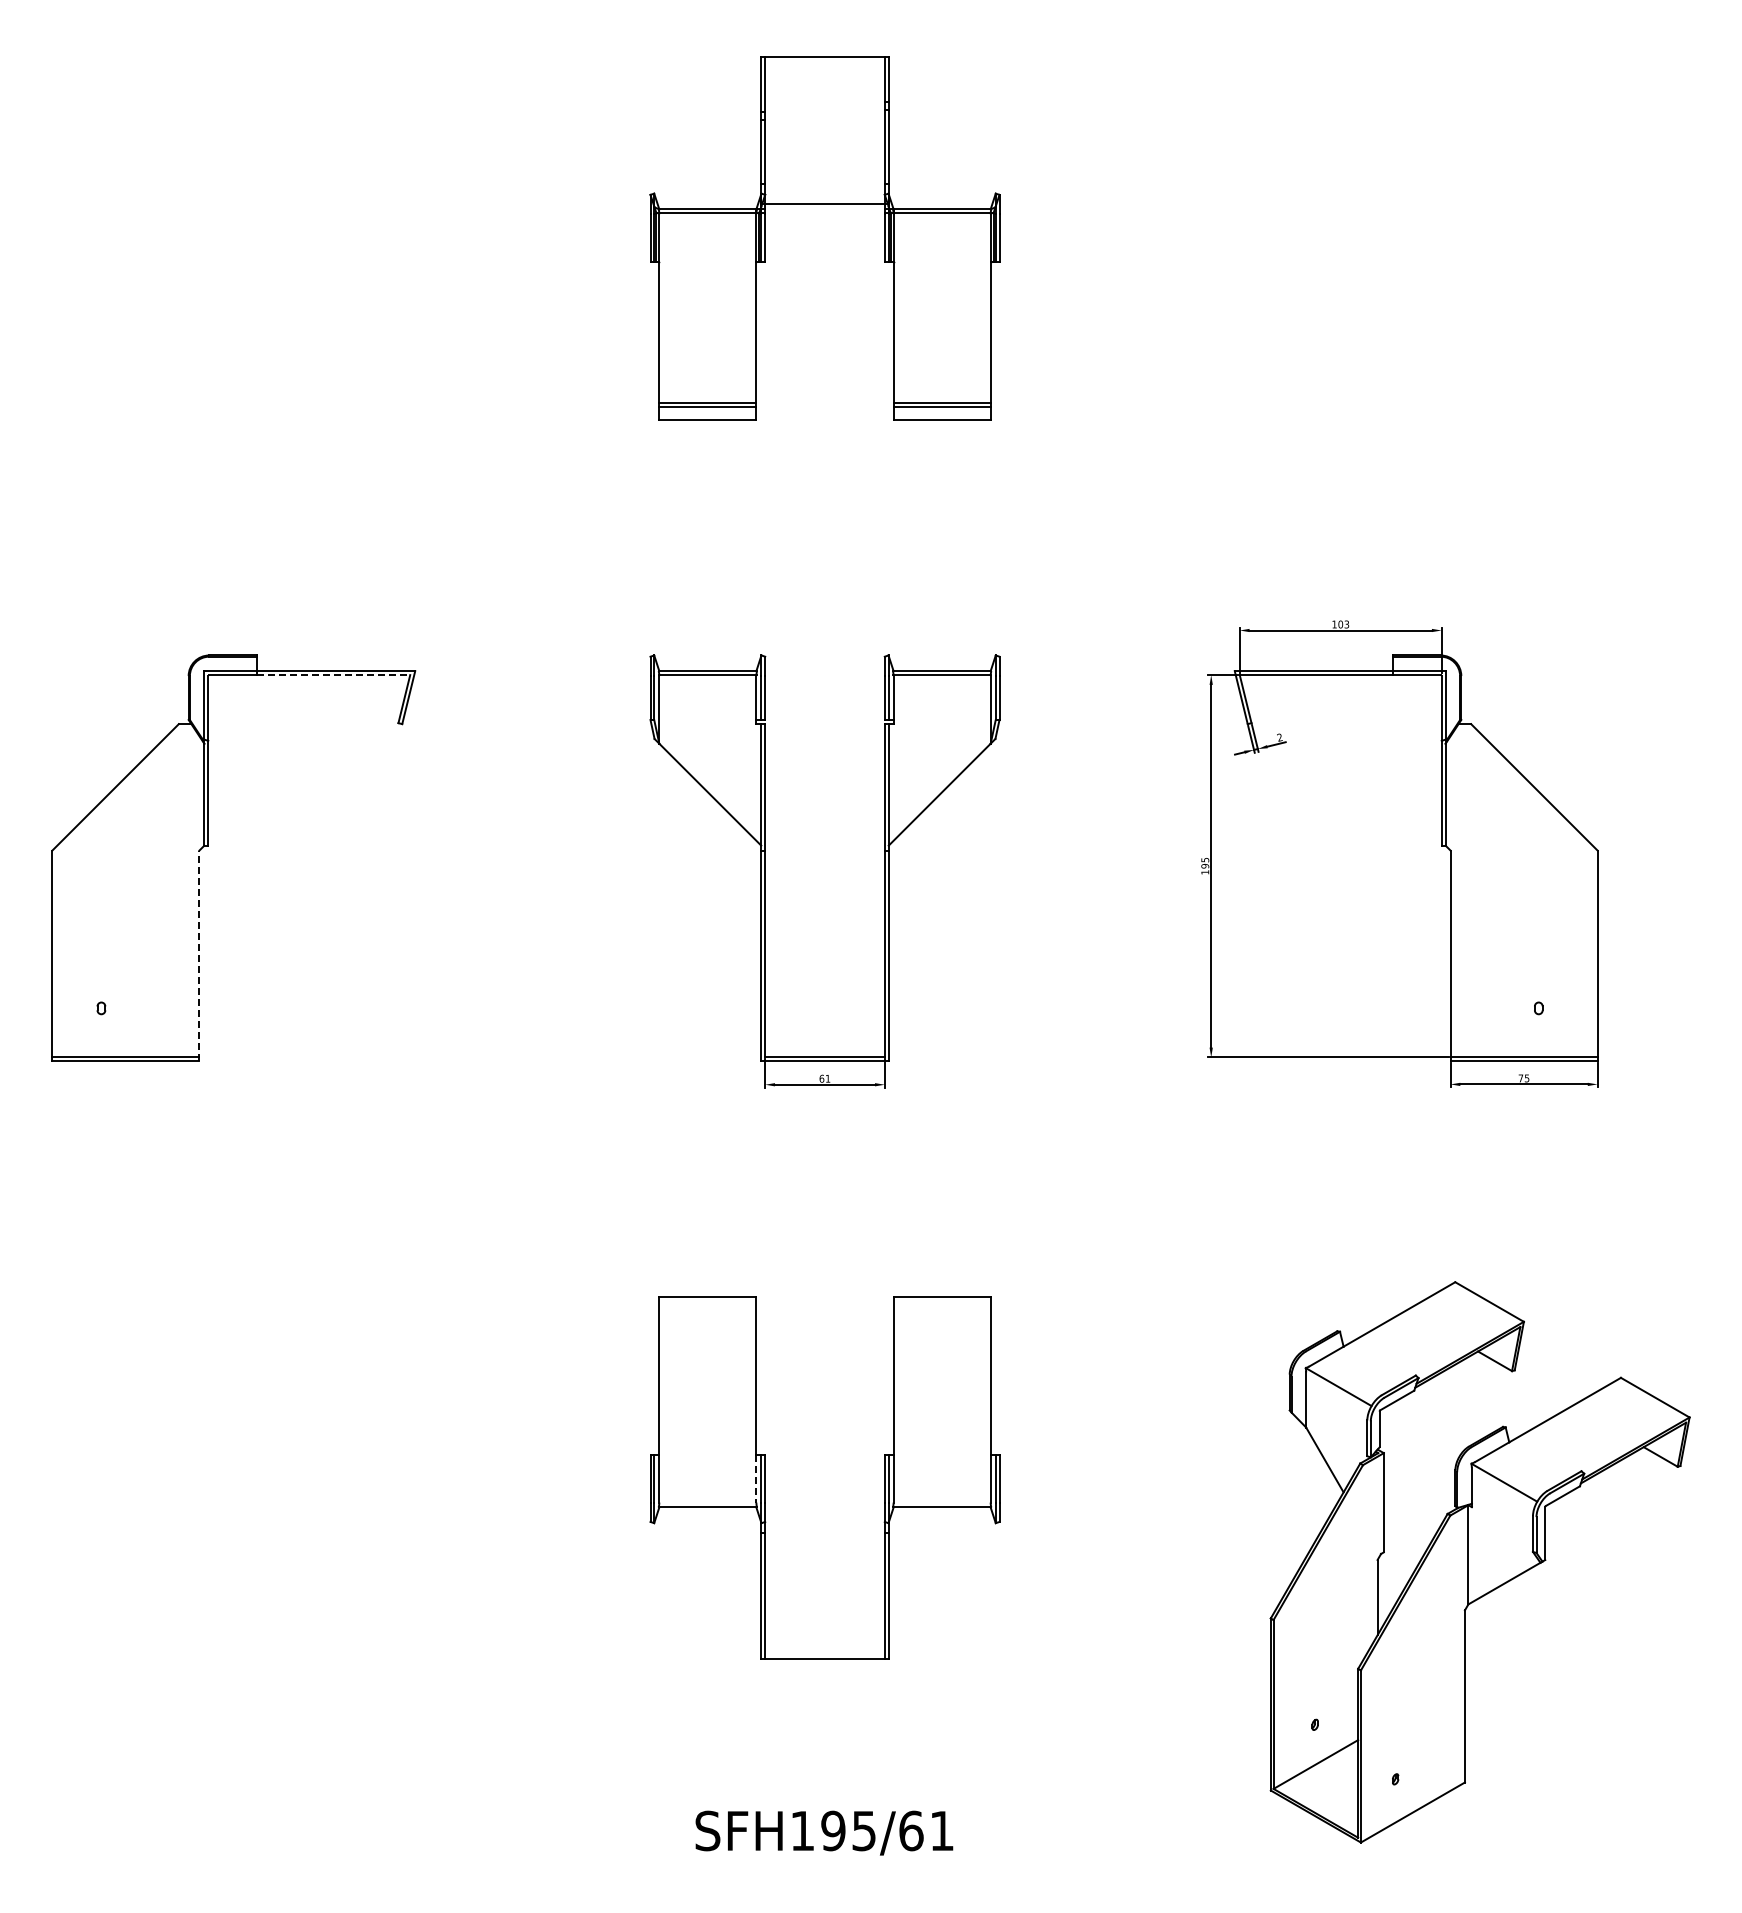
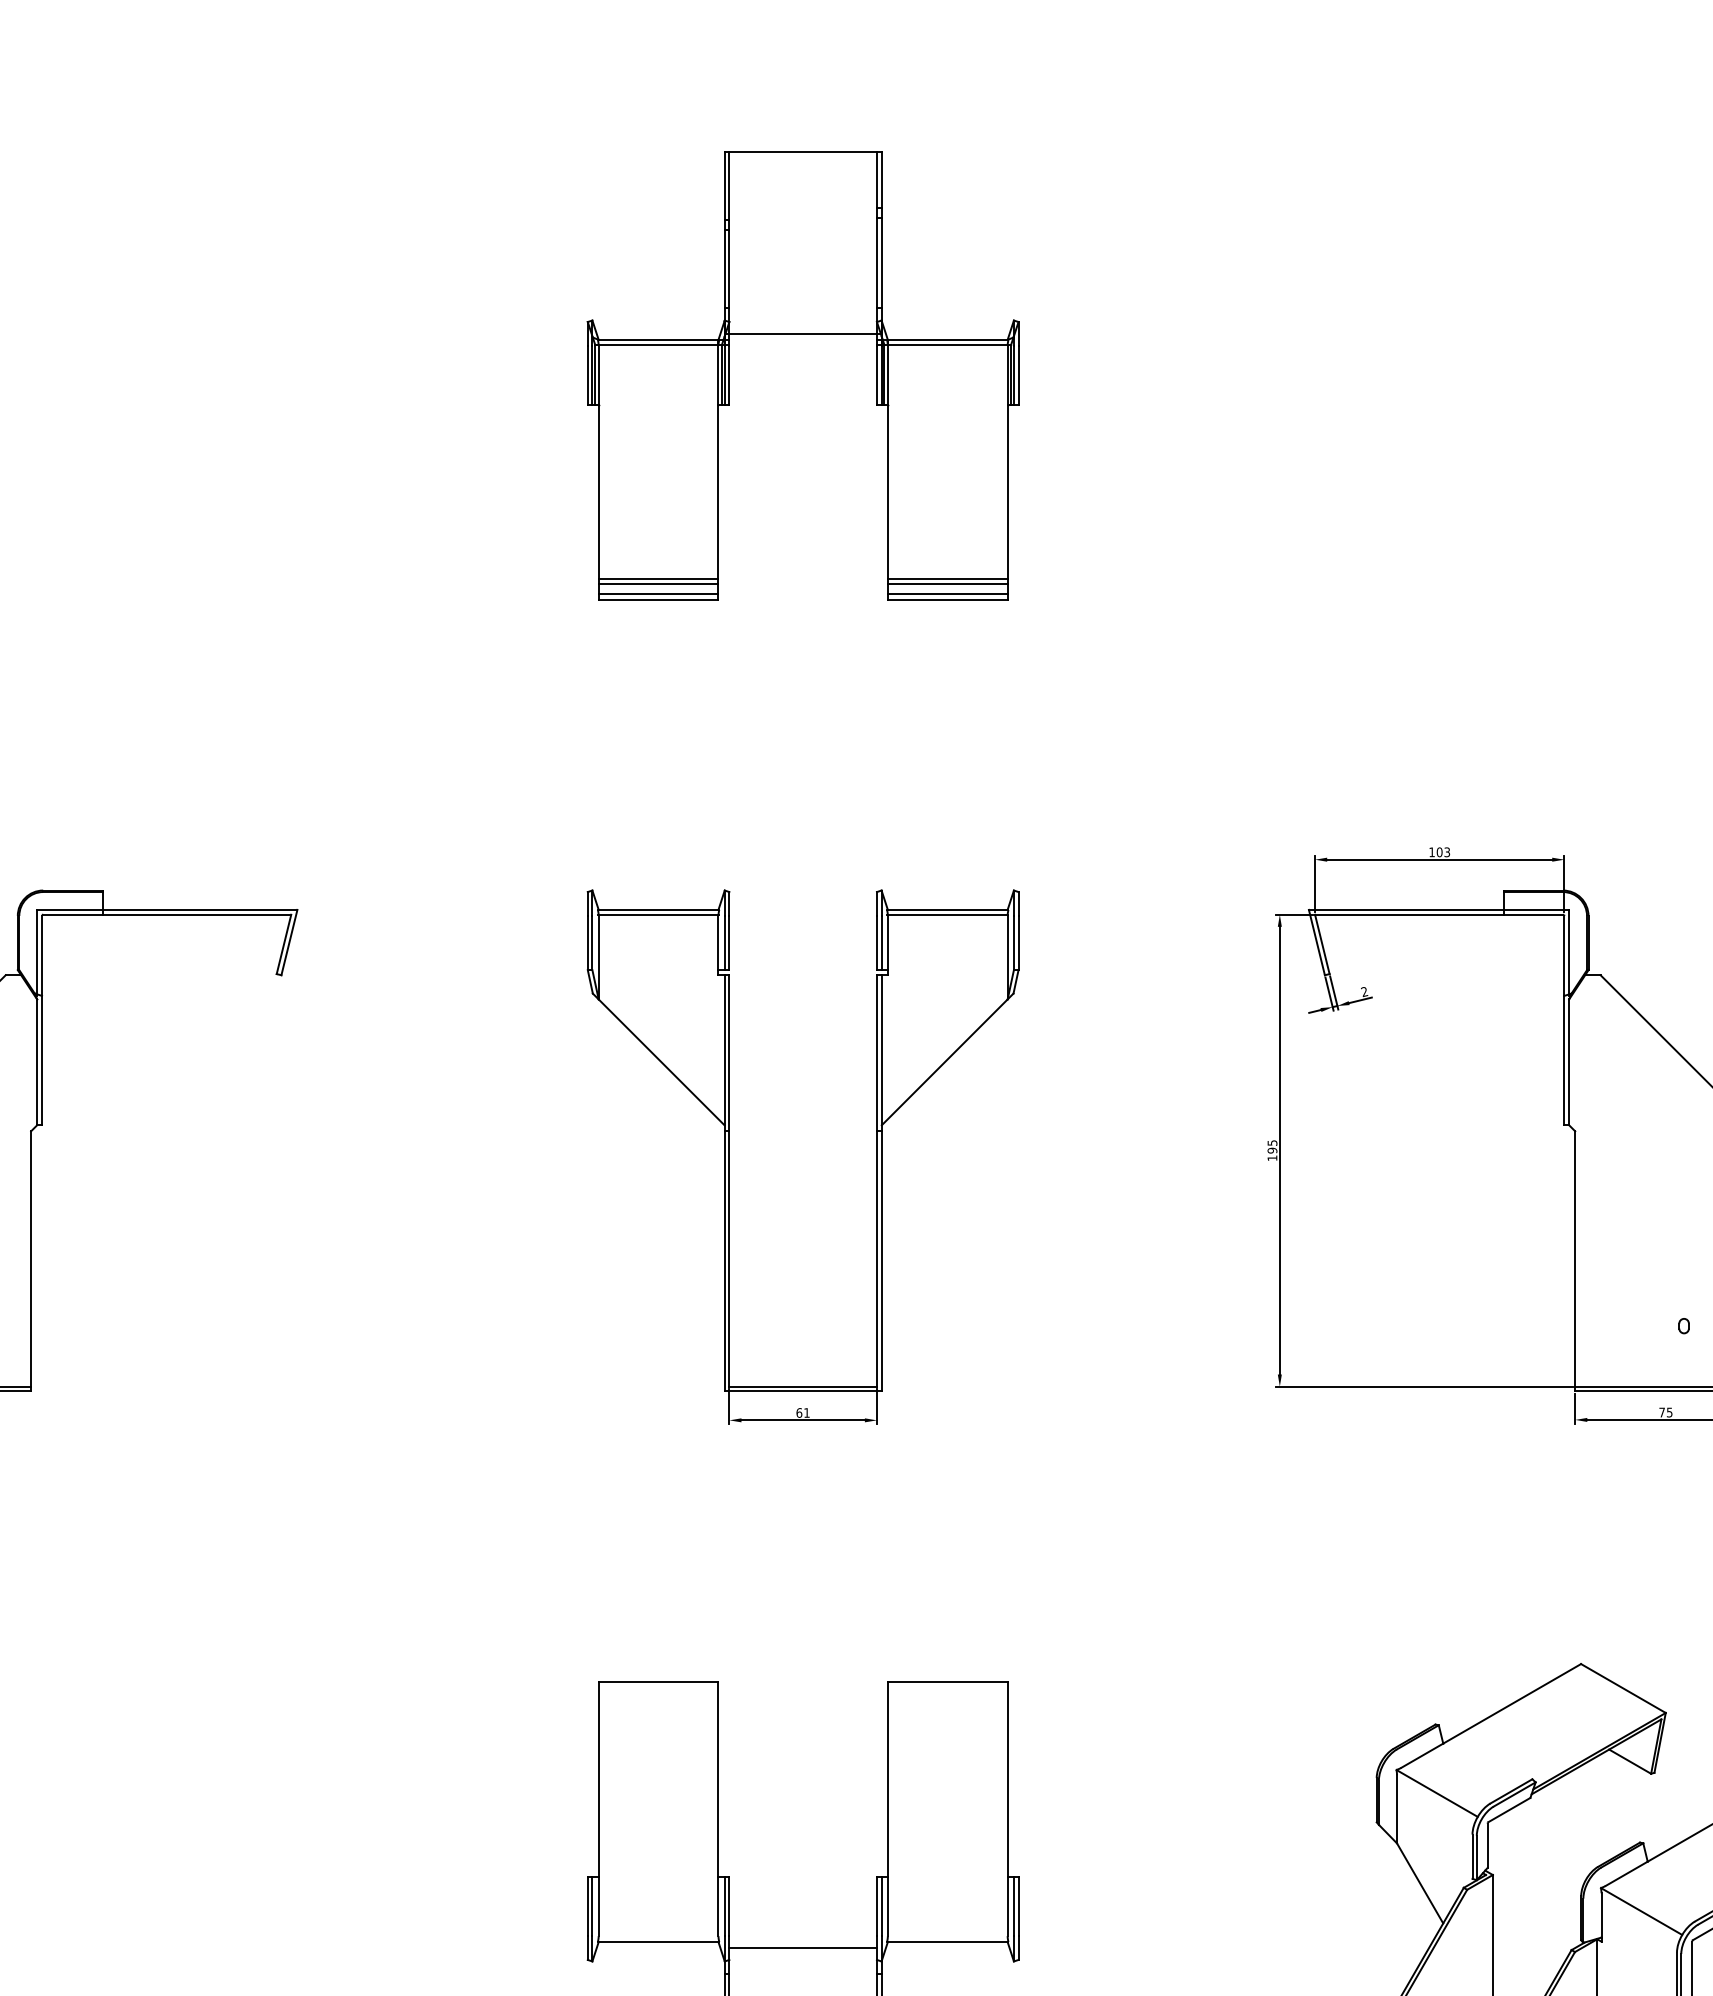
line: (707, 415) -> (658, 594), added
line: (941, 415) -> (946, 594), added
line: (334, 675) -> (197, 915), dashed -> solid
line: (199, 955) -> (31, 1260), dashed -> solid
line: (756, 1479) -> (718, 1907), dashed -> solid
line: (824, 1512) -> (802, 1948), added

